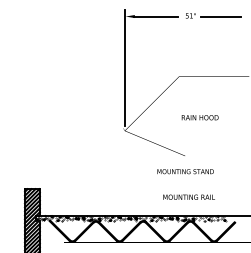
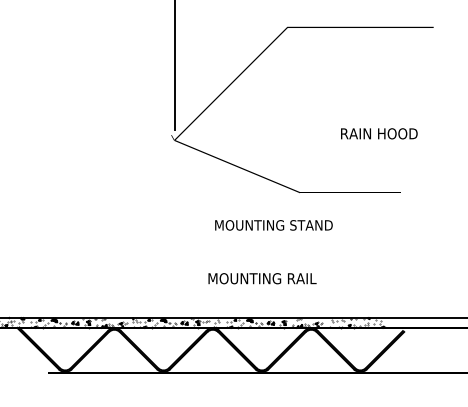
text: (199, 117) -> (377, 133), moved
text: (185, 171) -> (273, 225), moved
text: (188, 196) -> (261, 277), moved

